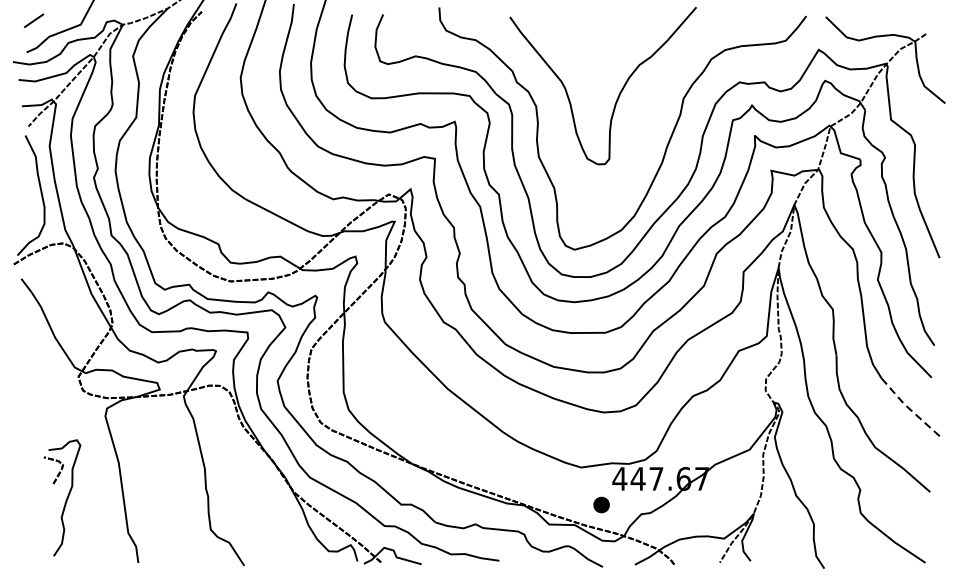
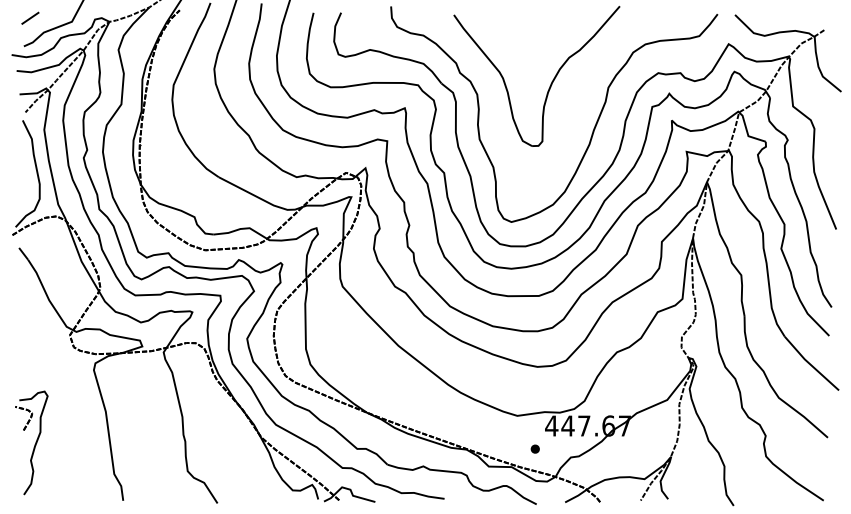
line: (910, 409) -> (810, 364), dashed -> solid
part: (62, 497) -> (31, 442), moved
part: (600, 504) -> (534, 448), size x0.62

